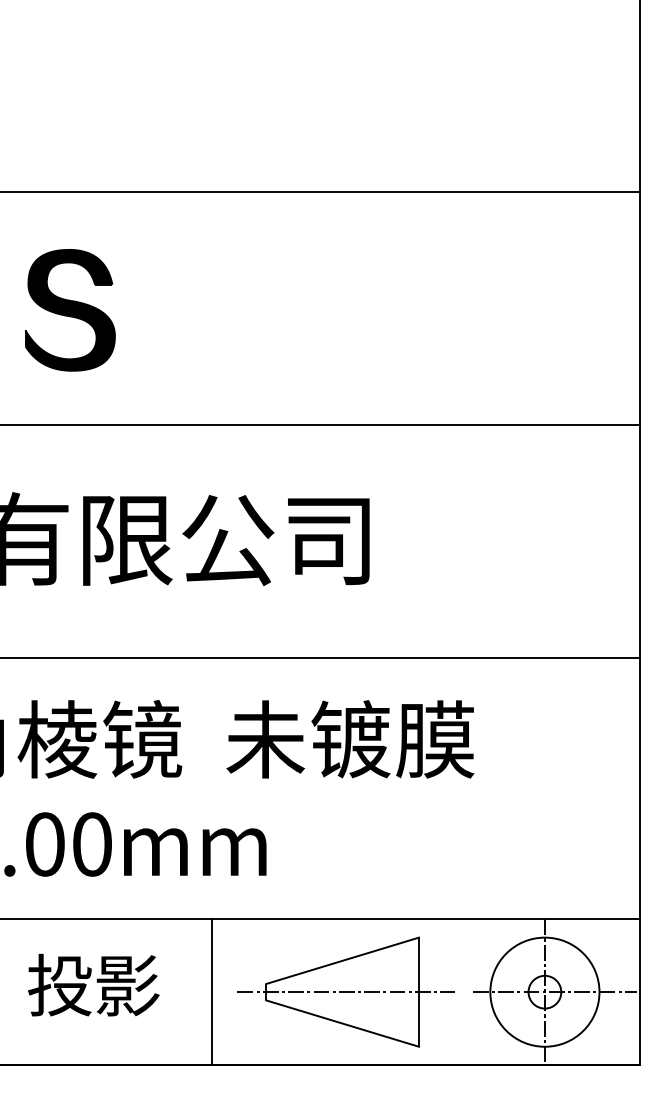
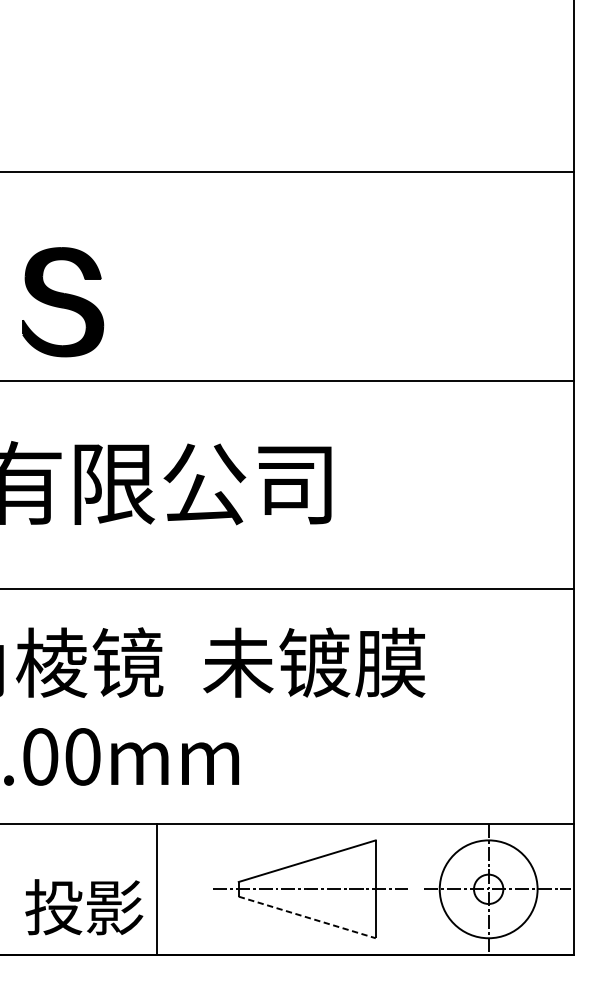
part: (70, 310) -> (63, 302), moved
text: (93, 984) -> (83, 906), moved
line: (211, 992) -> (156, 889), moved
line: (342, 1023) -> (307, 917), solid -> dashed

